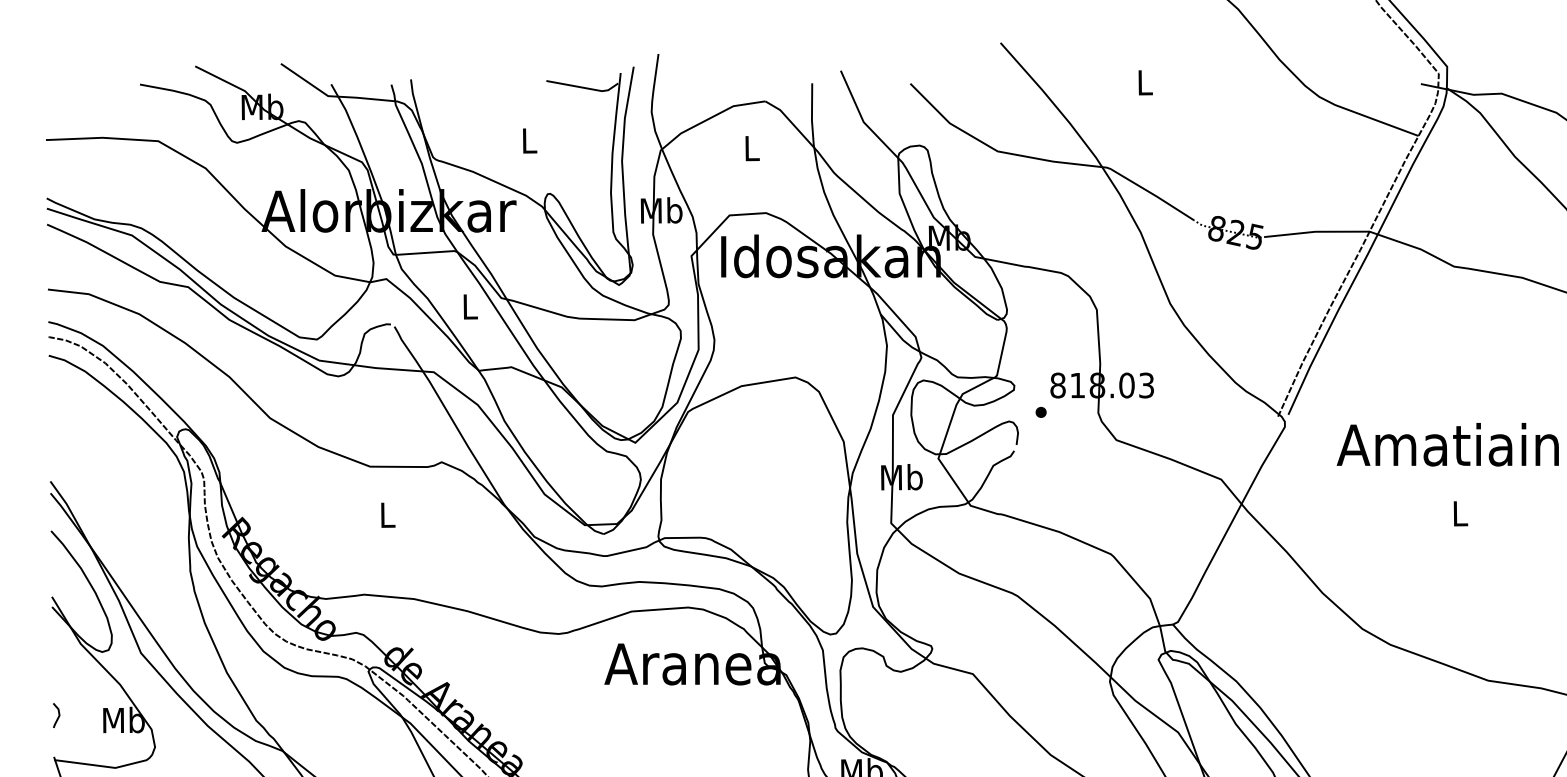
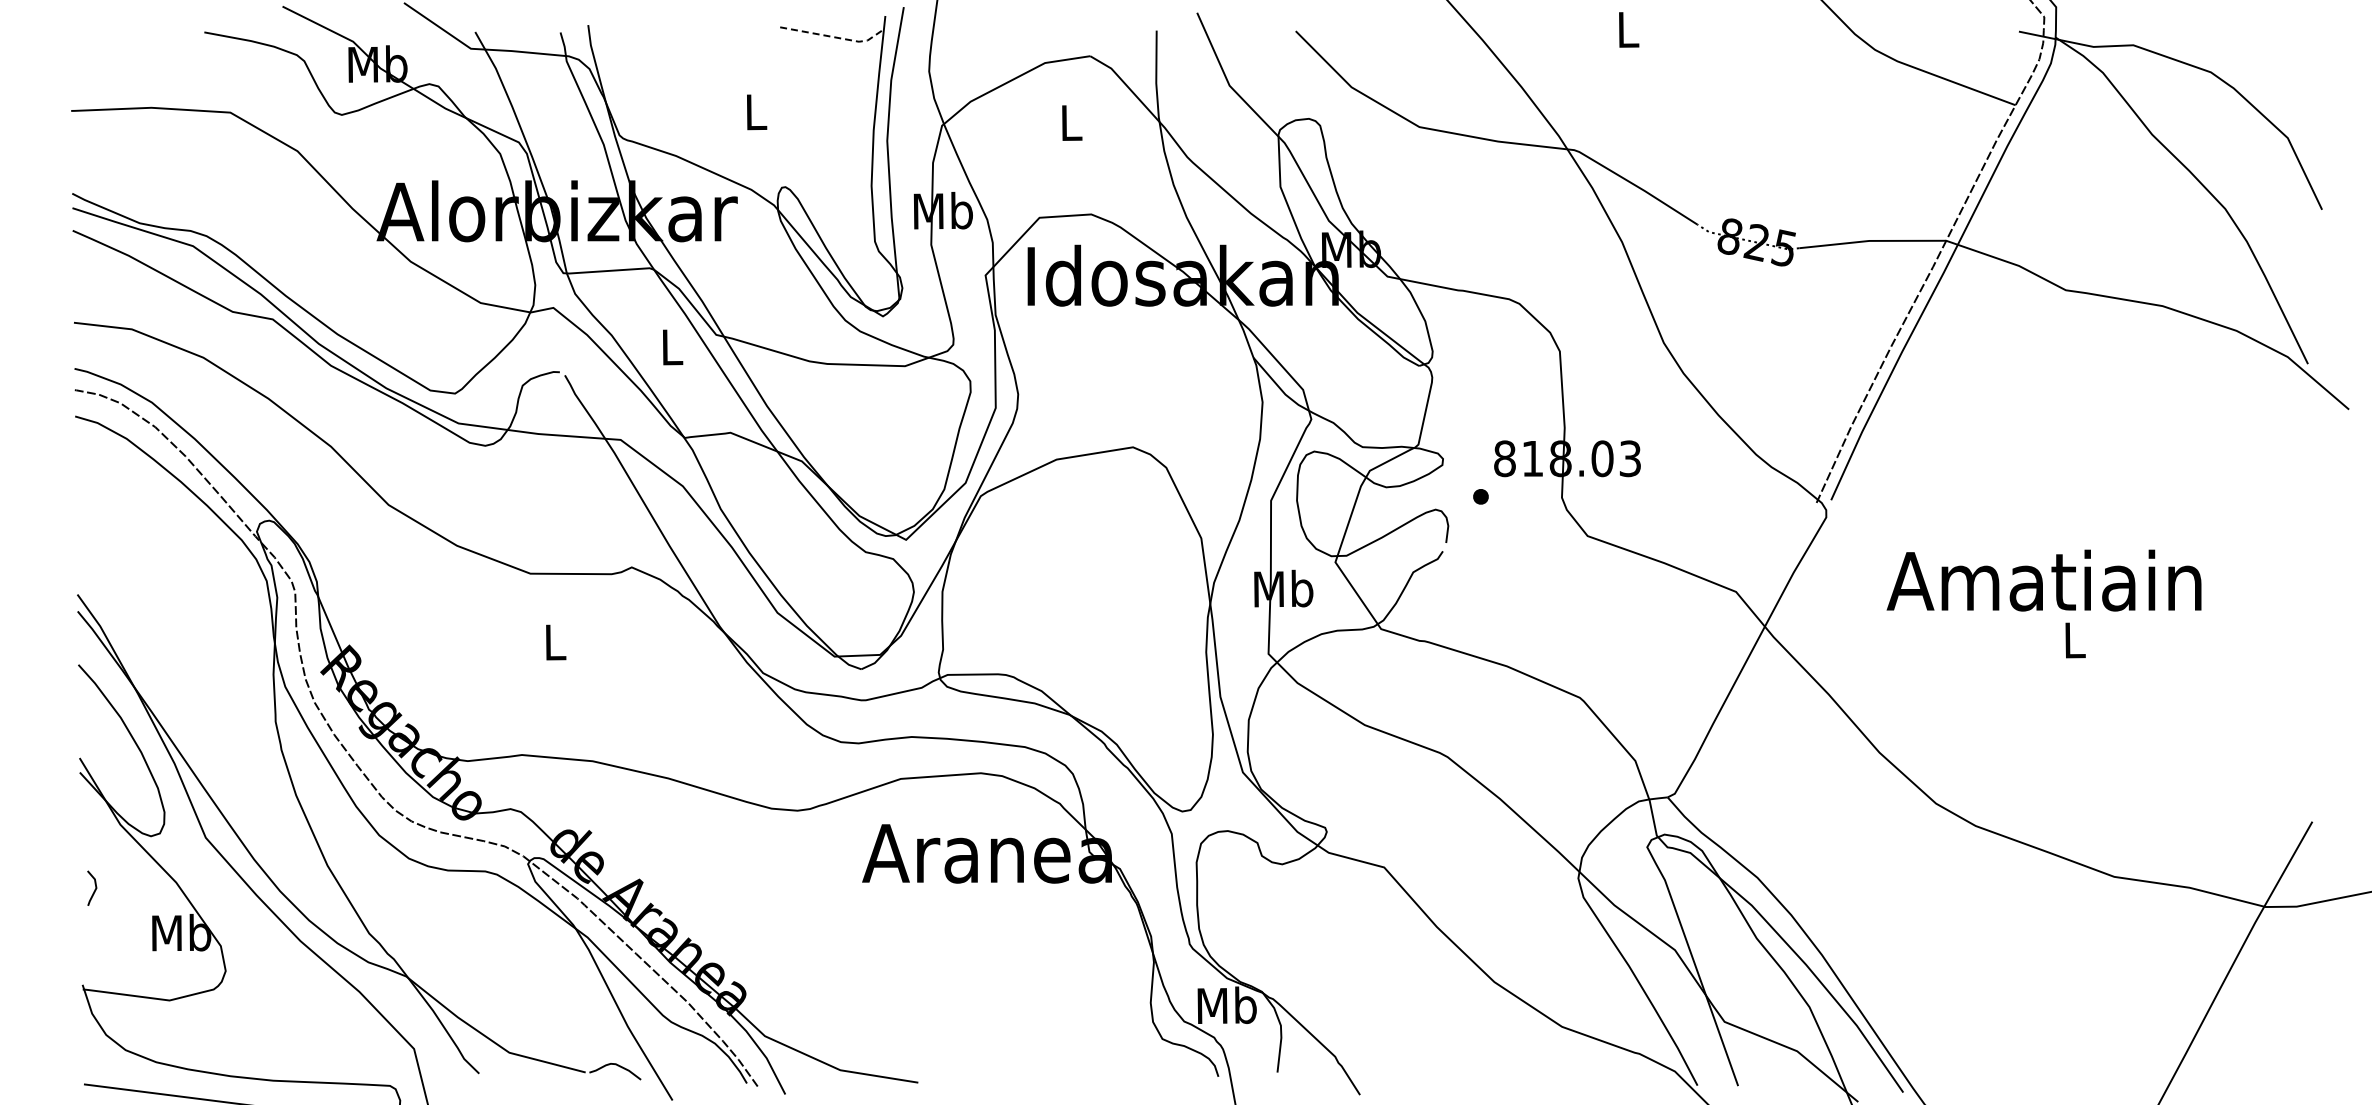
line: (584, 88) -> (833, 37), solid -> dashed
text: (1447, 444) -> (2043, 580), moved
line: (58, 716) -> (94, 889), moved

